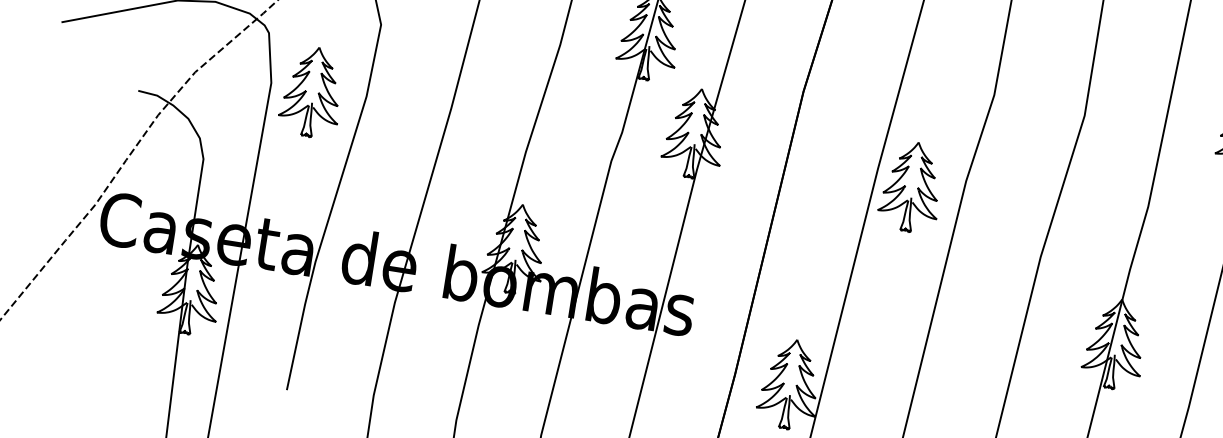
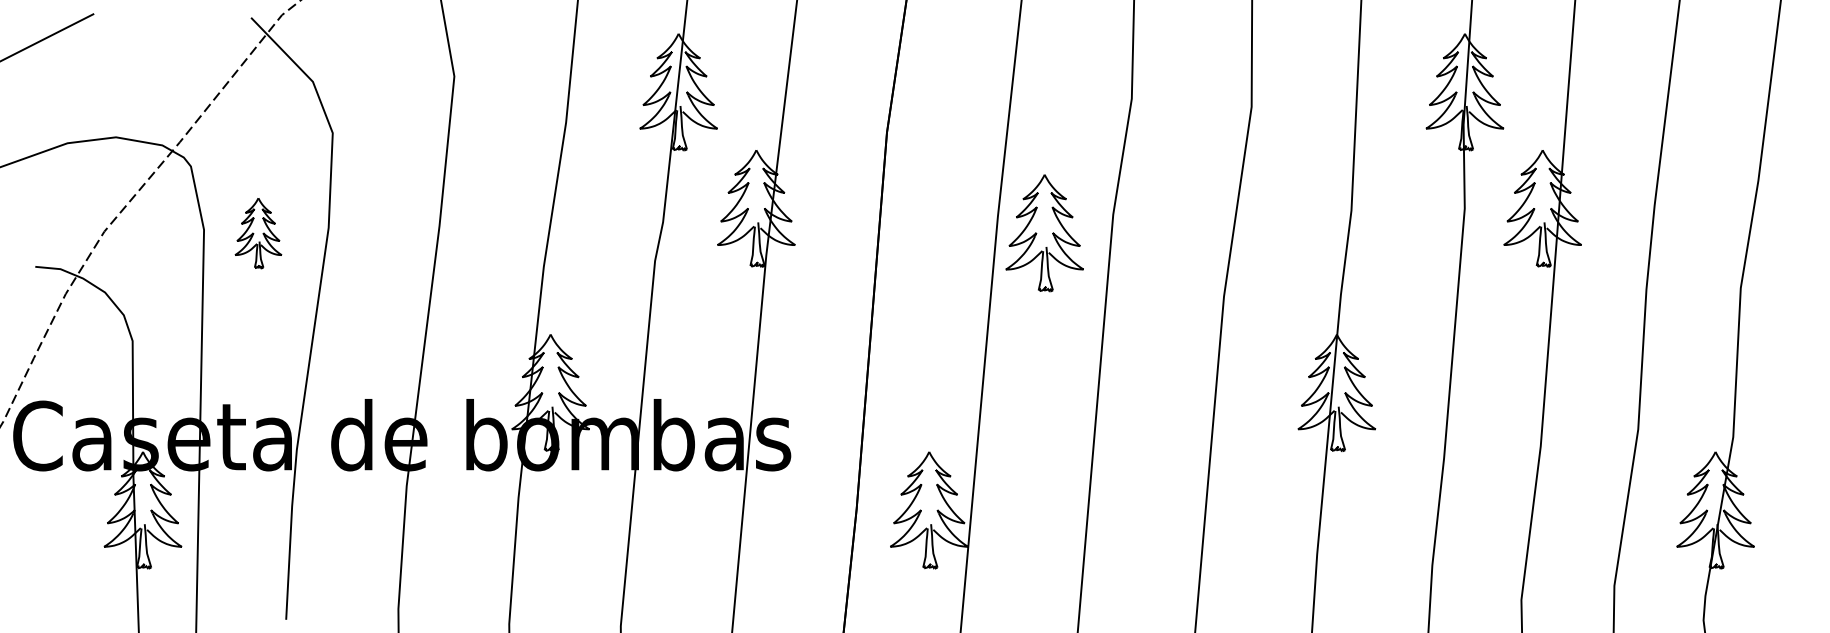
part: (312, 92) -> (258, 233), size x0.6

